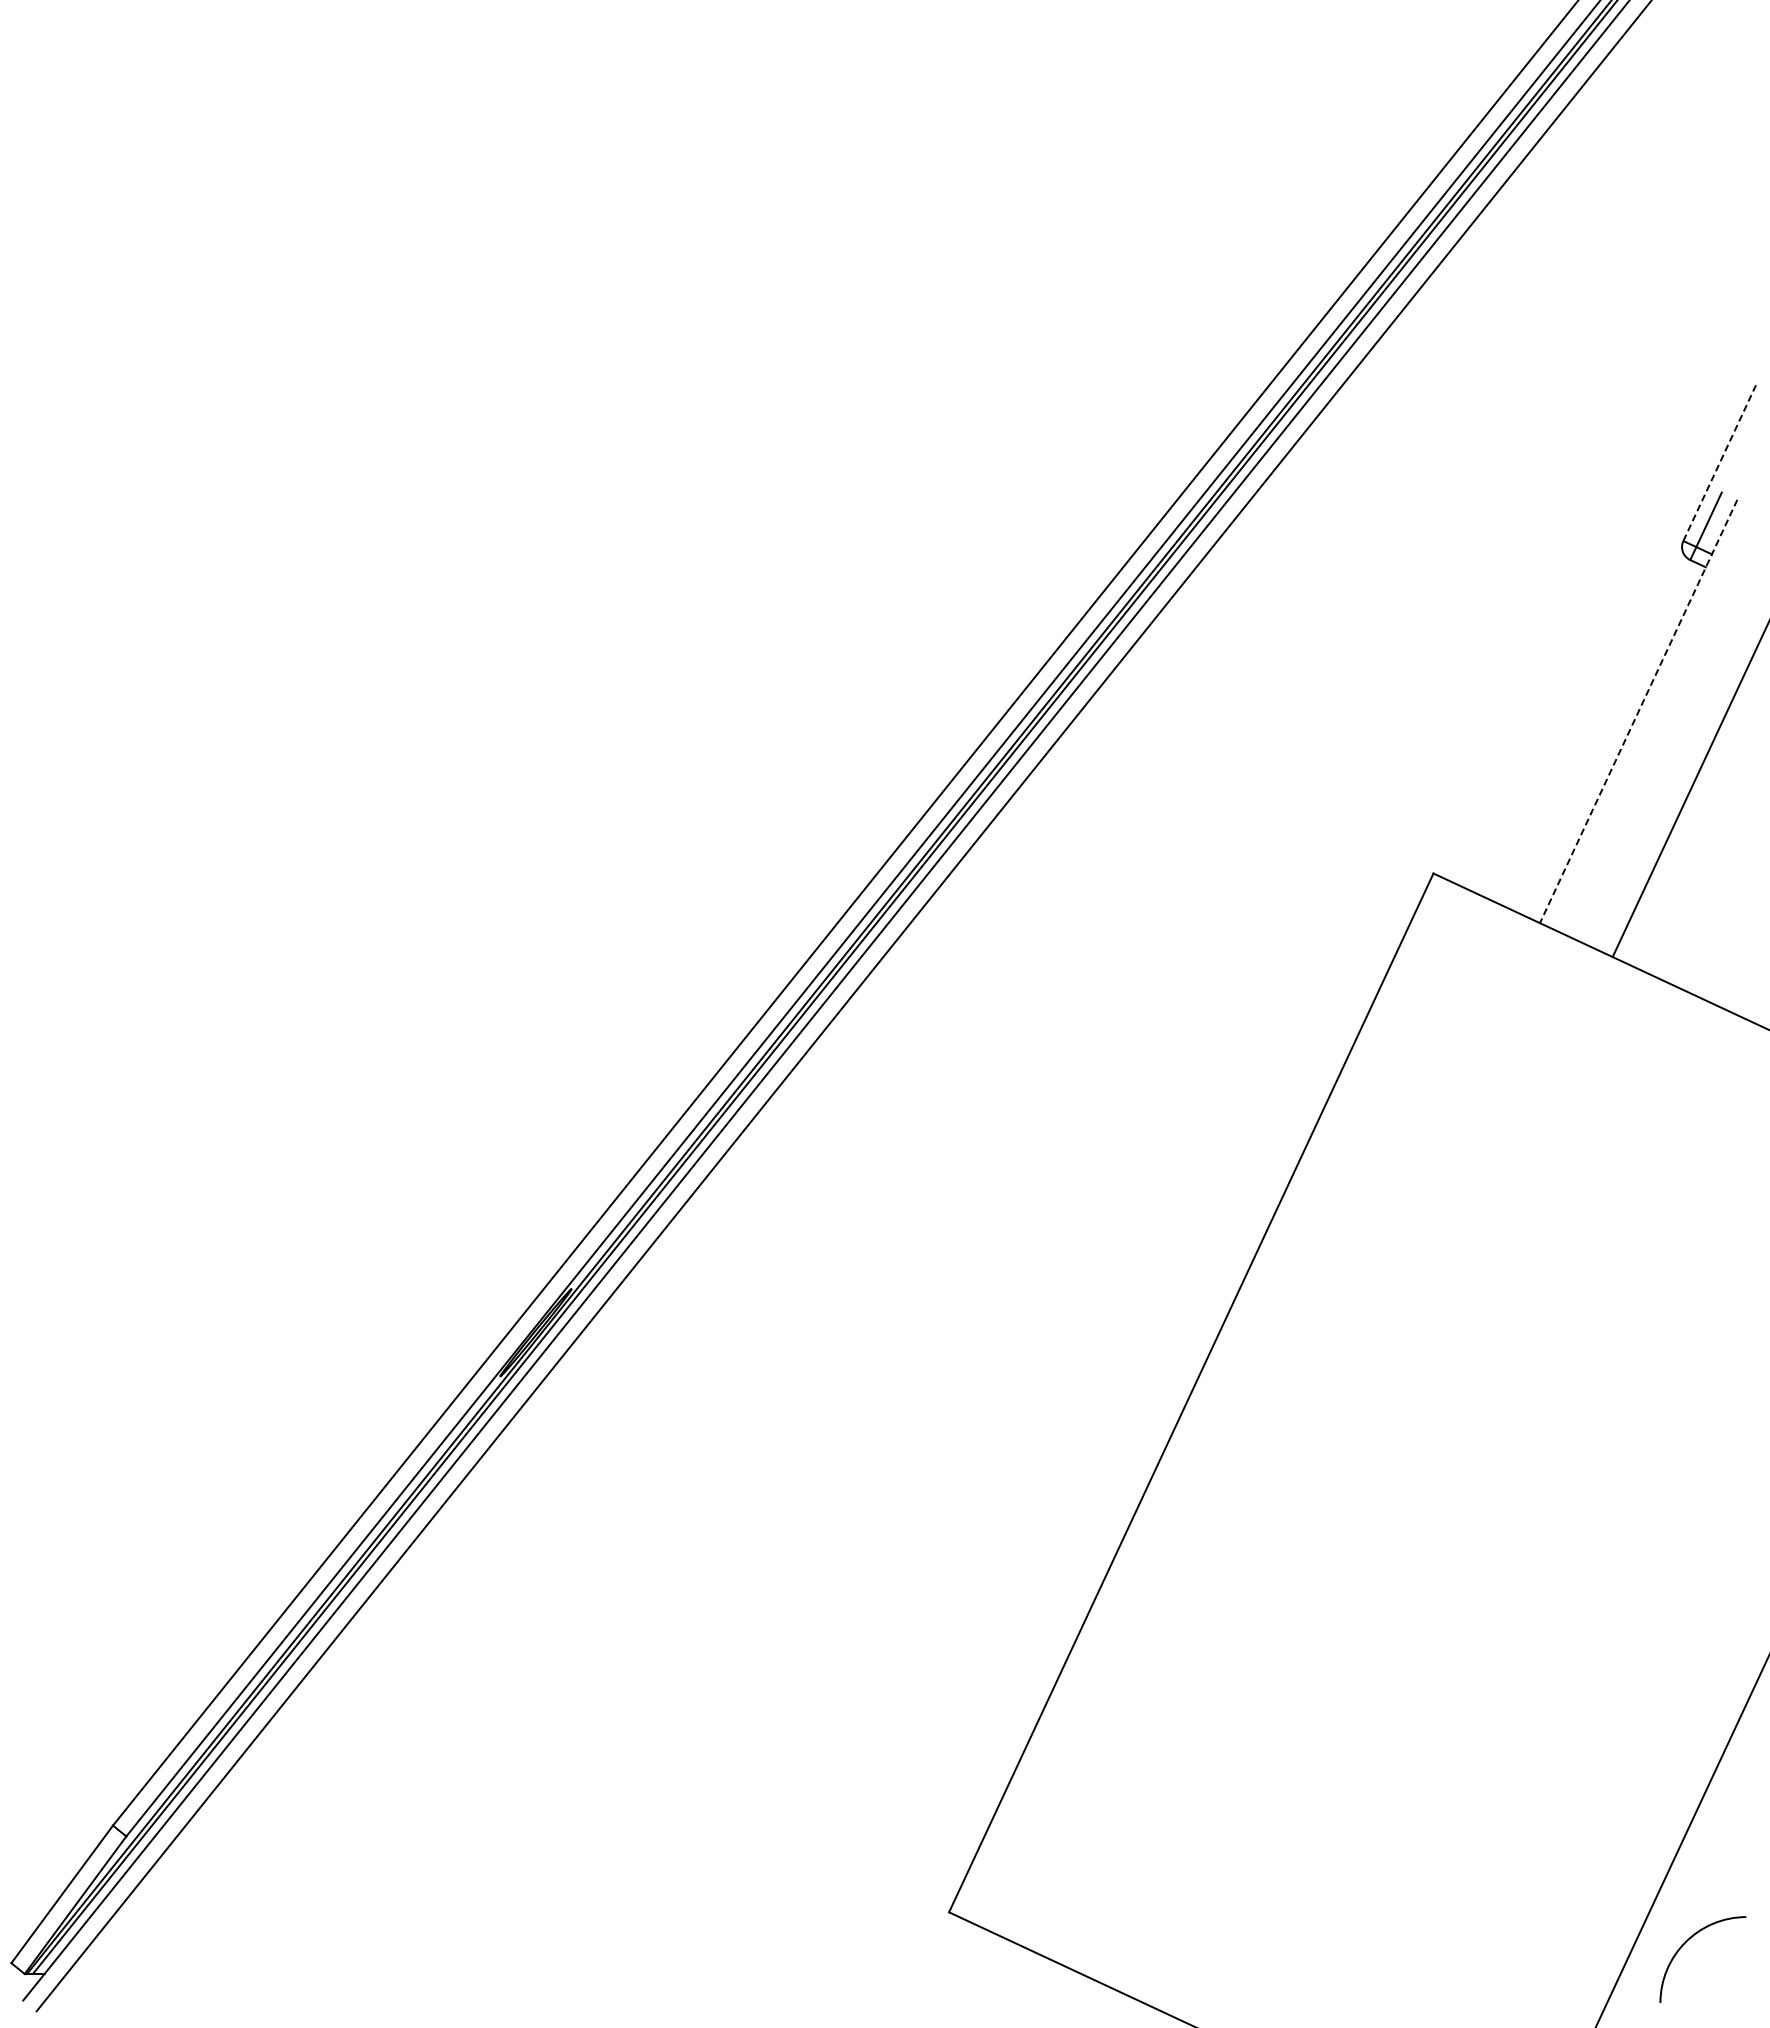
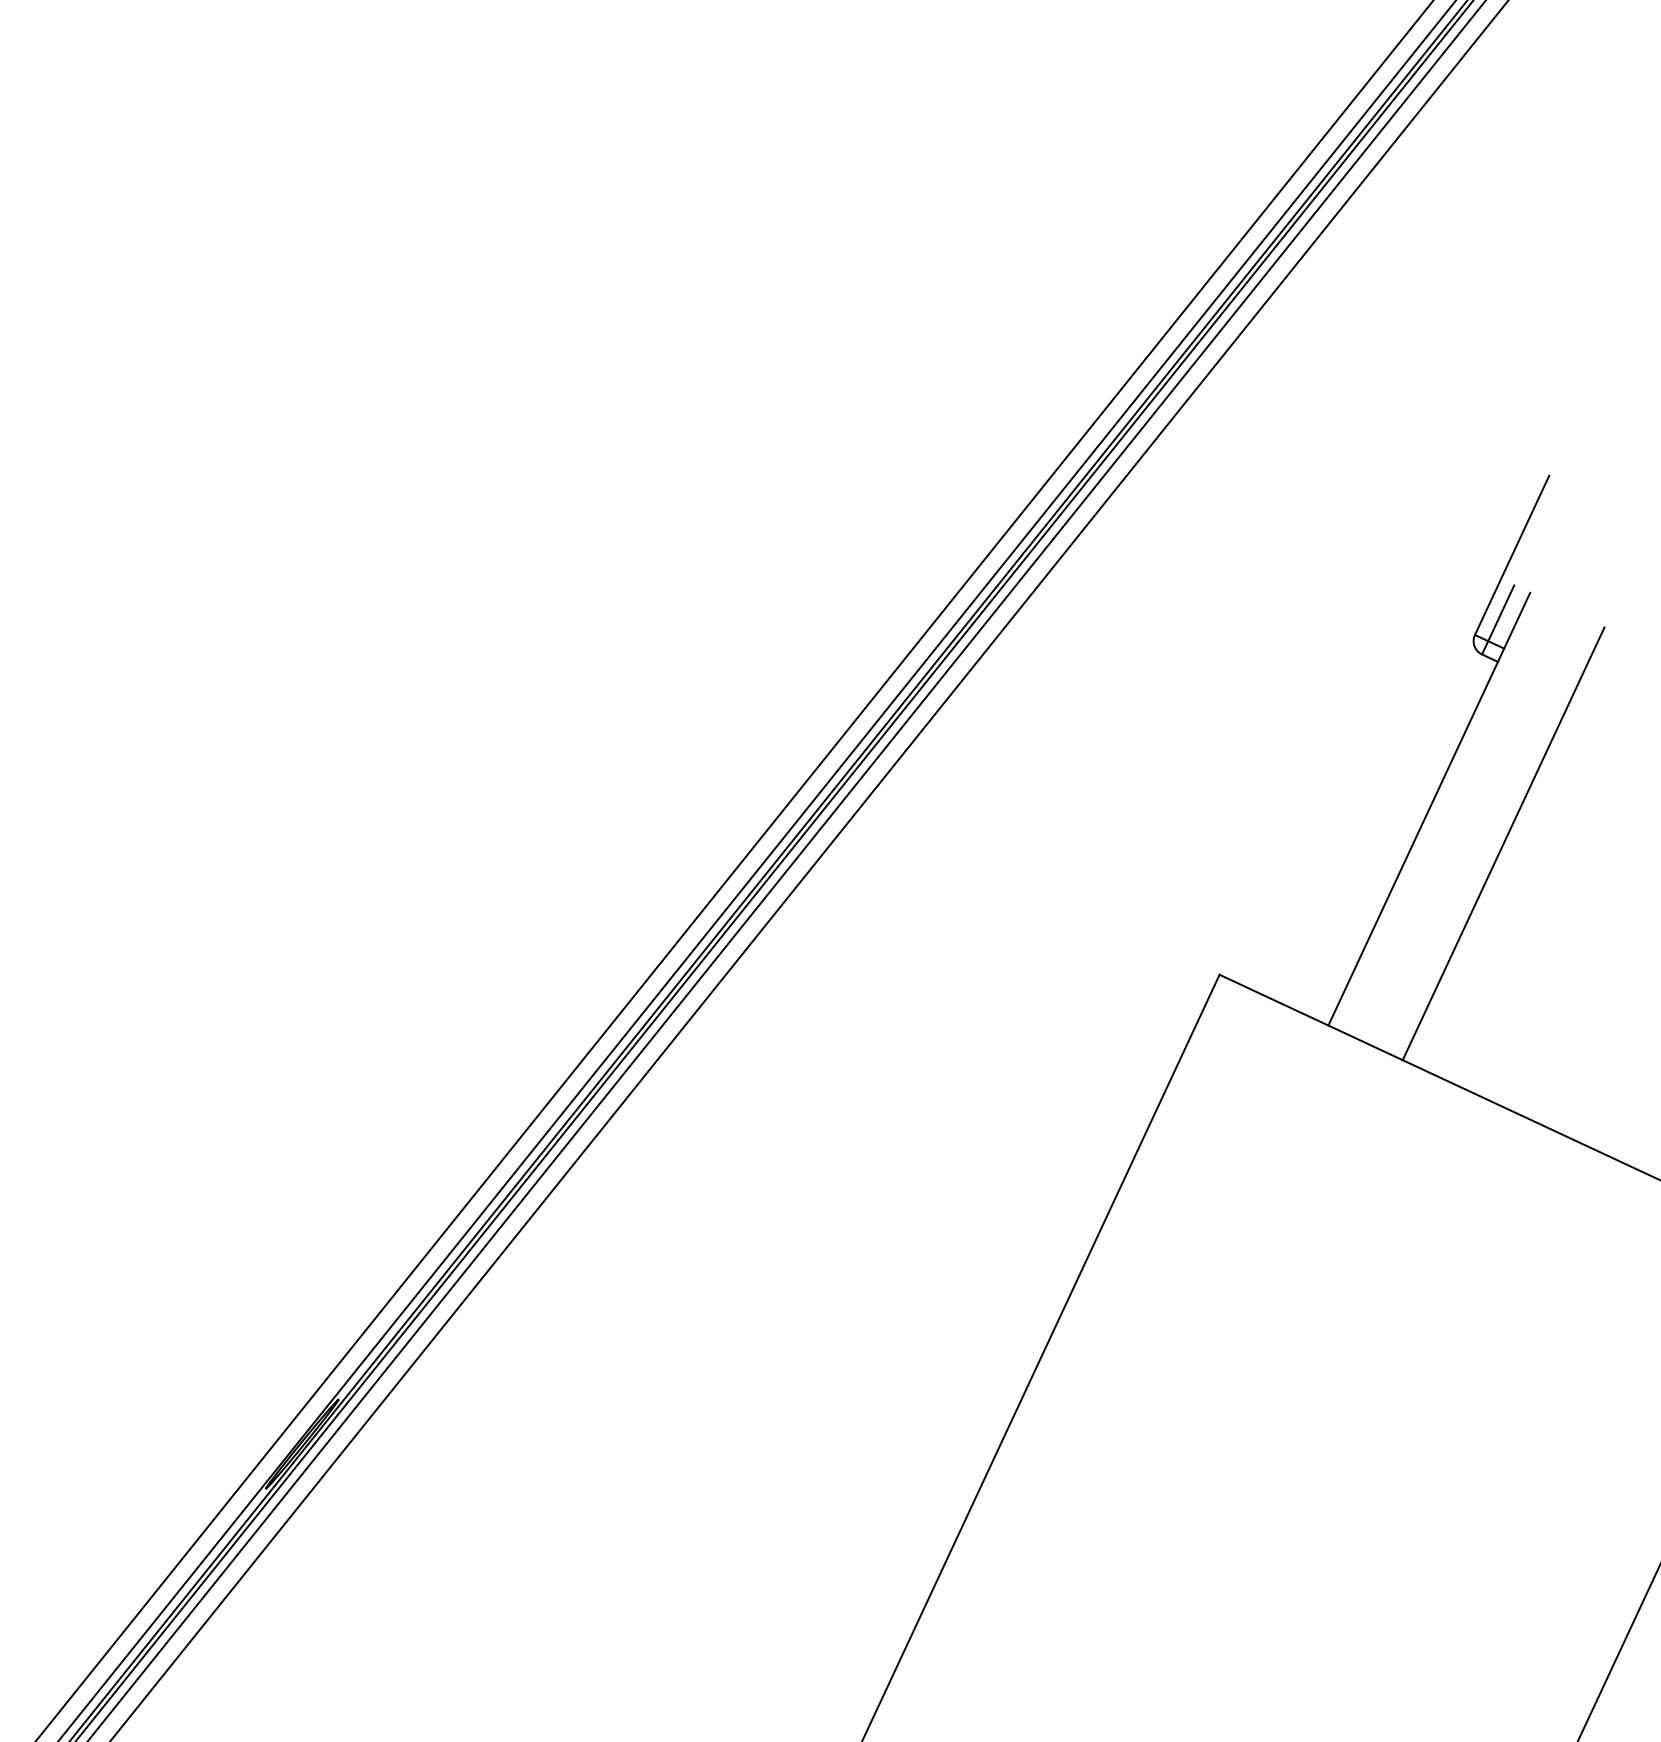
line: (1719, 463) -> (1511, 555), dashed -> solid
line: (1638, 711) -> (1429, 809), dashed -> solid

